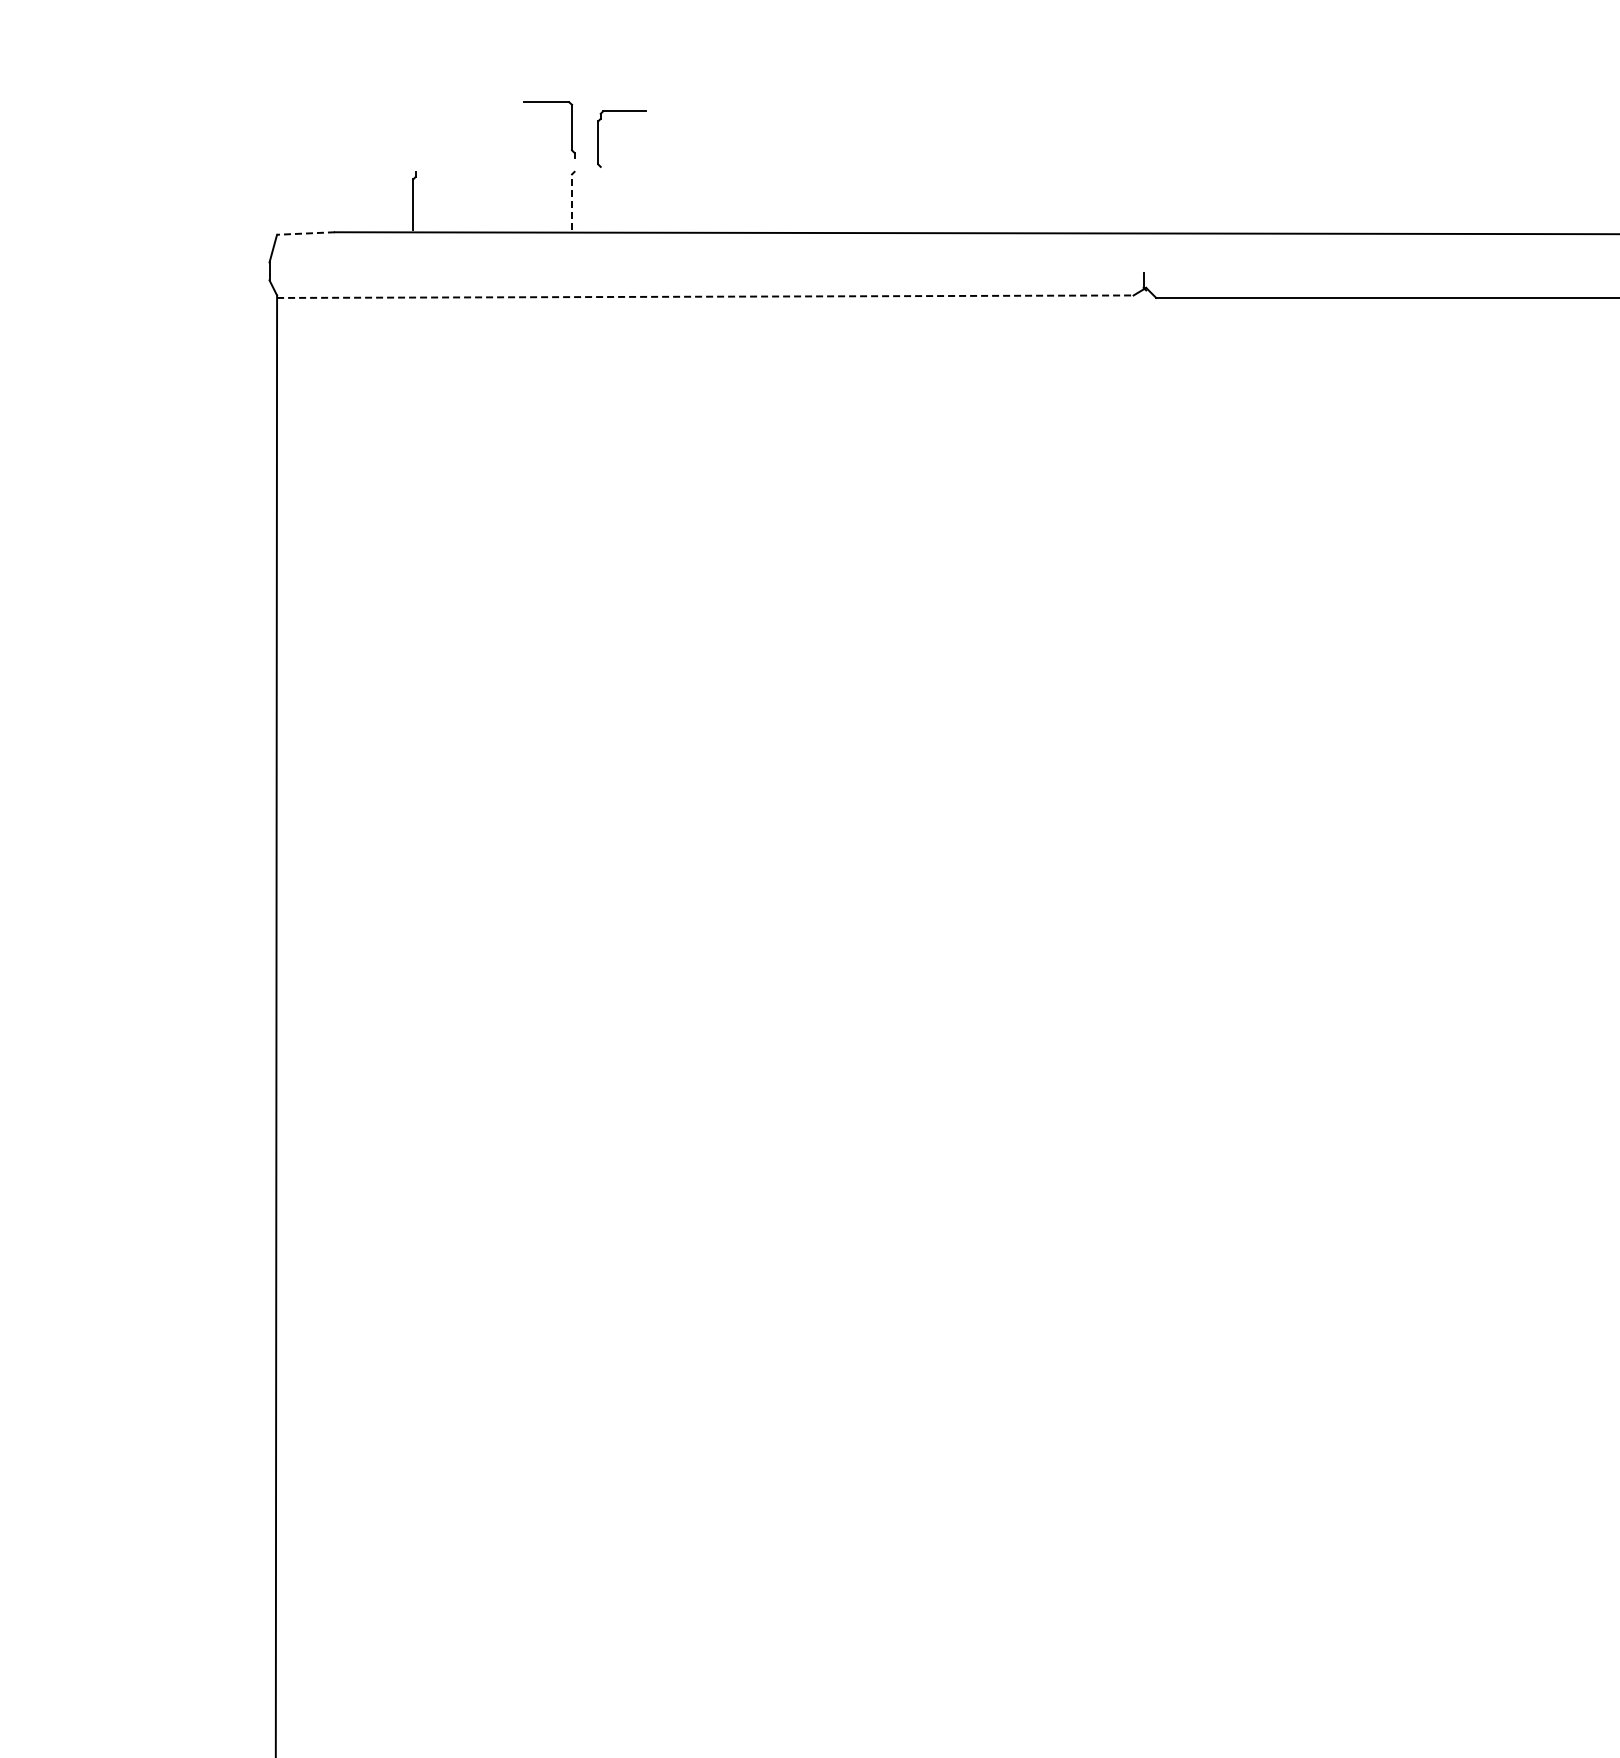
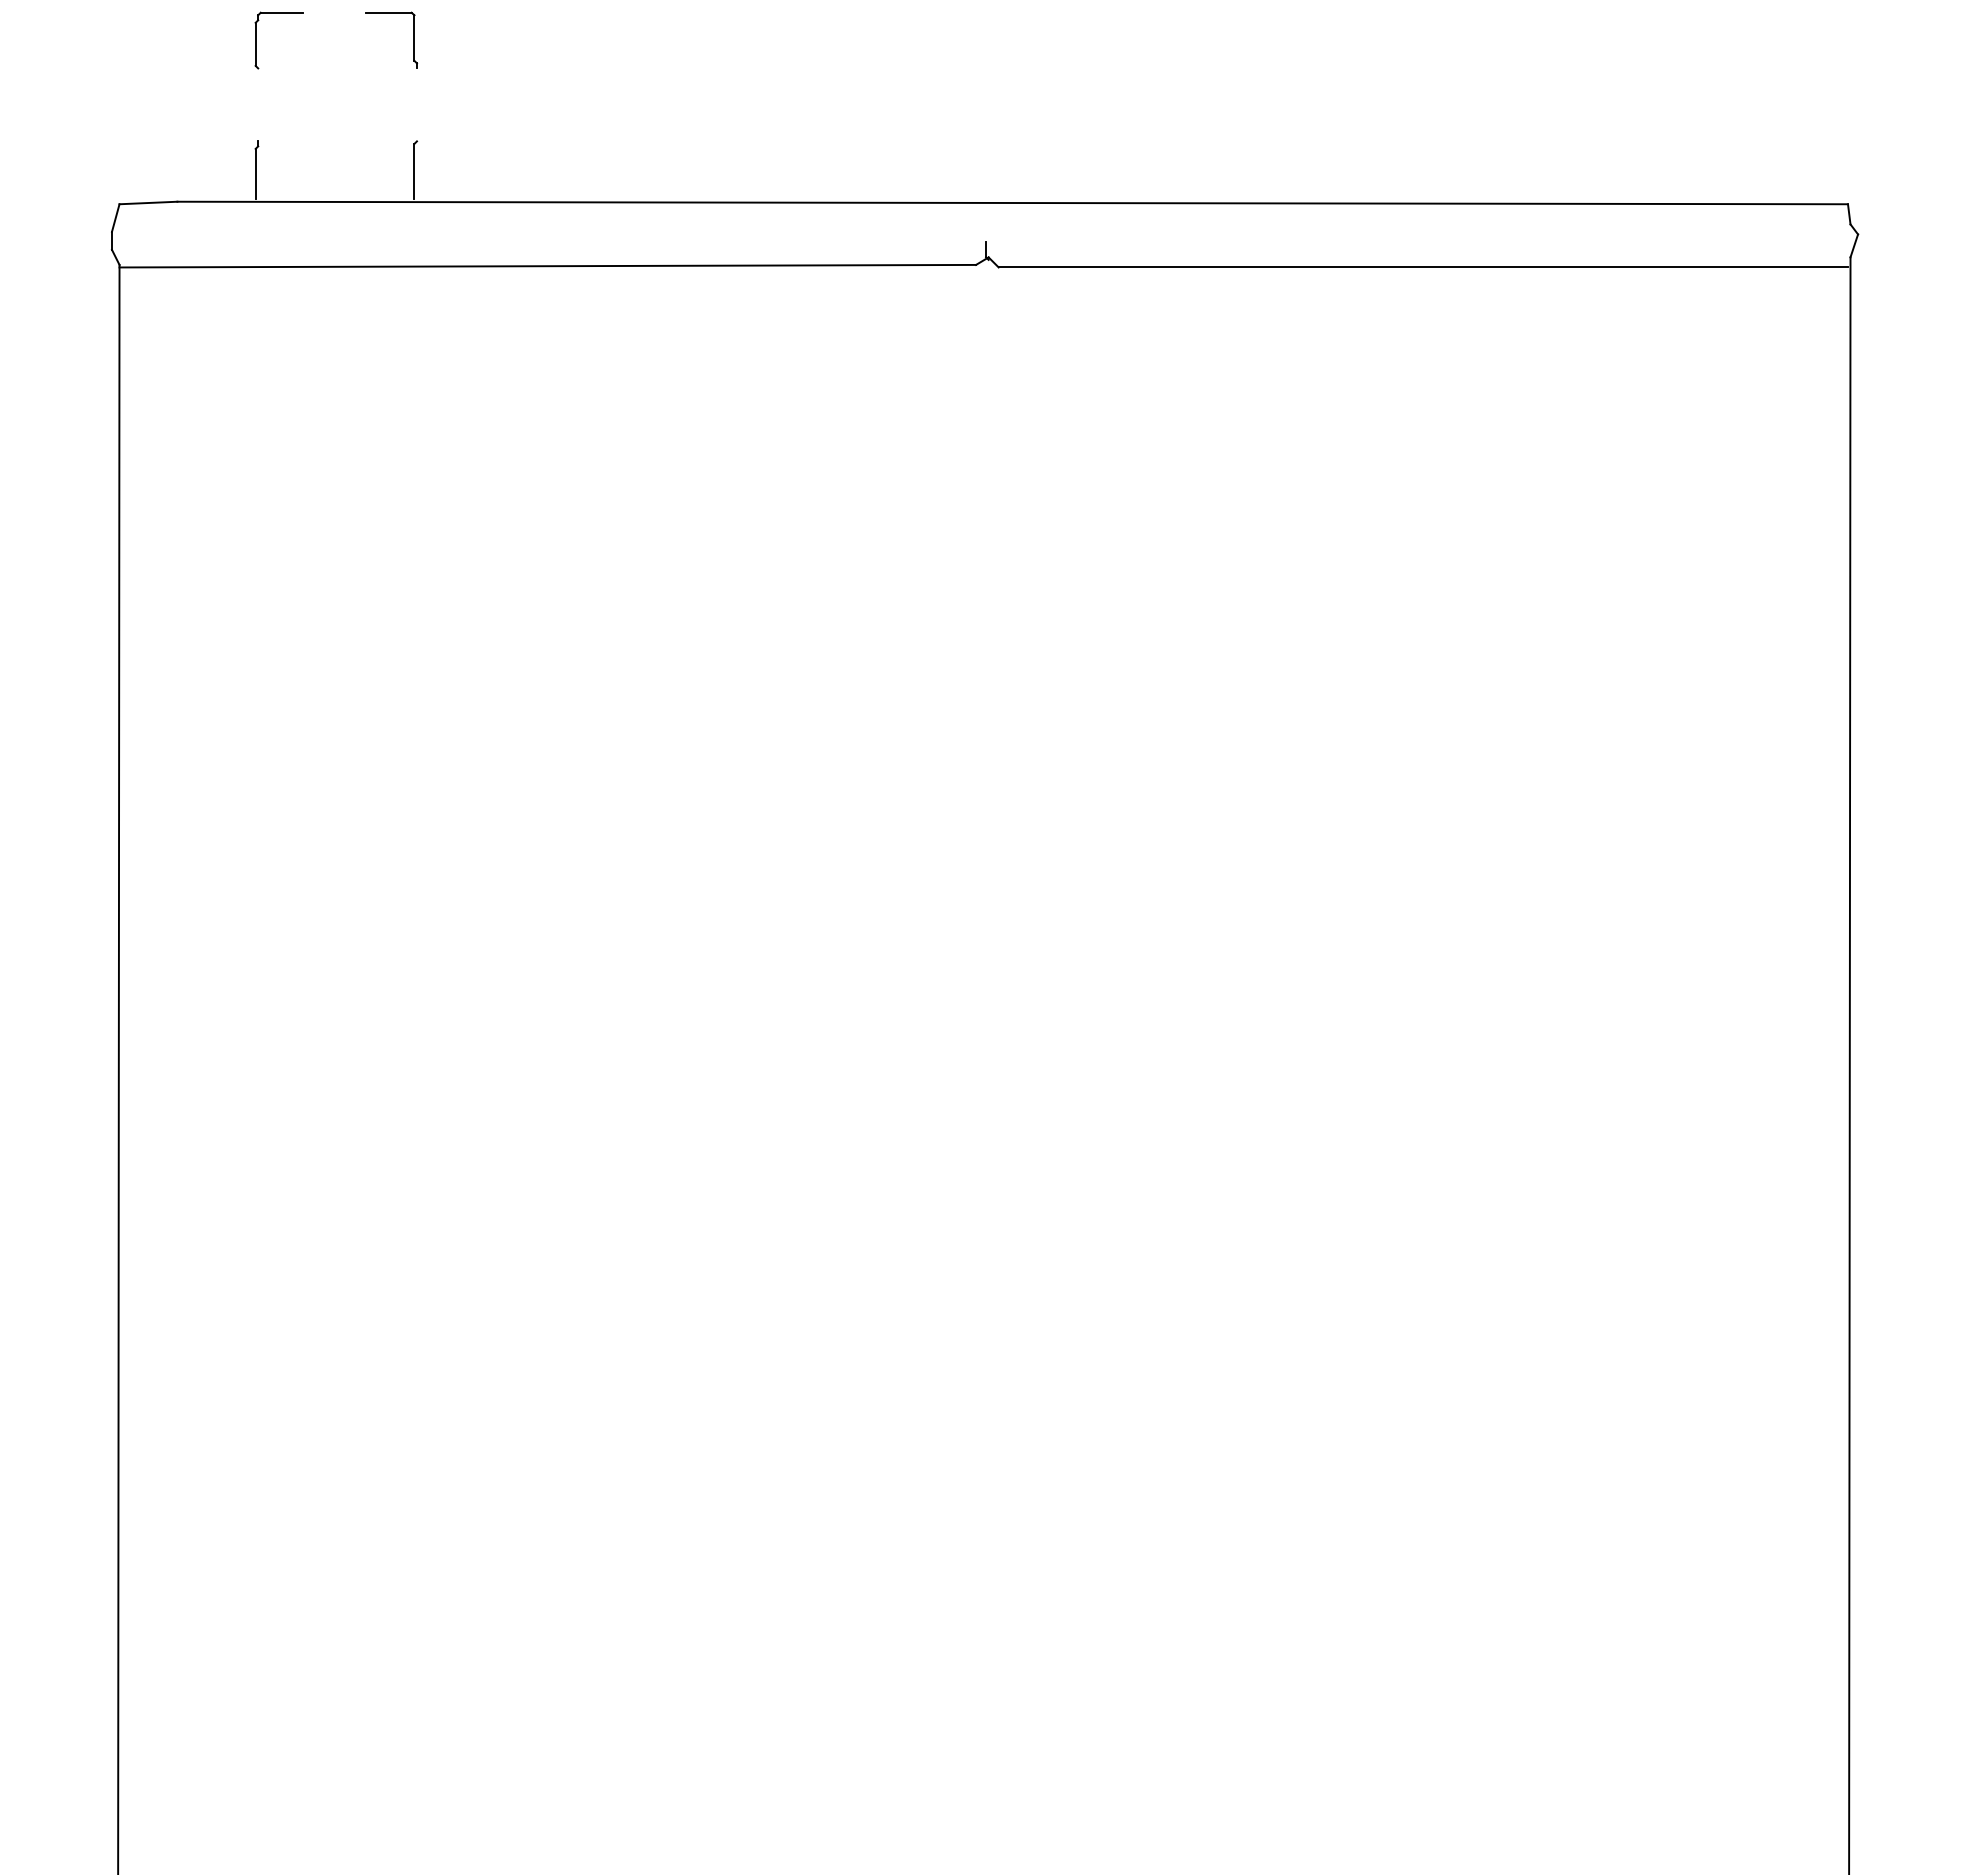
part: (571, 129) -> (413, 39), moved
part: (599, 139) -> (256, 40), moved
line: (572, 202) -> (414, 171), dashed -> solid
line: (306, 234) -> (148, 203), dashed -> solid
line: (706, 297) -> (548, 266), dashed -> solid

